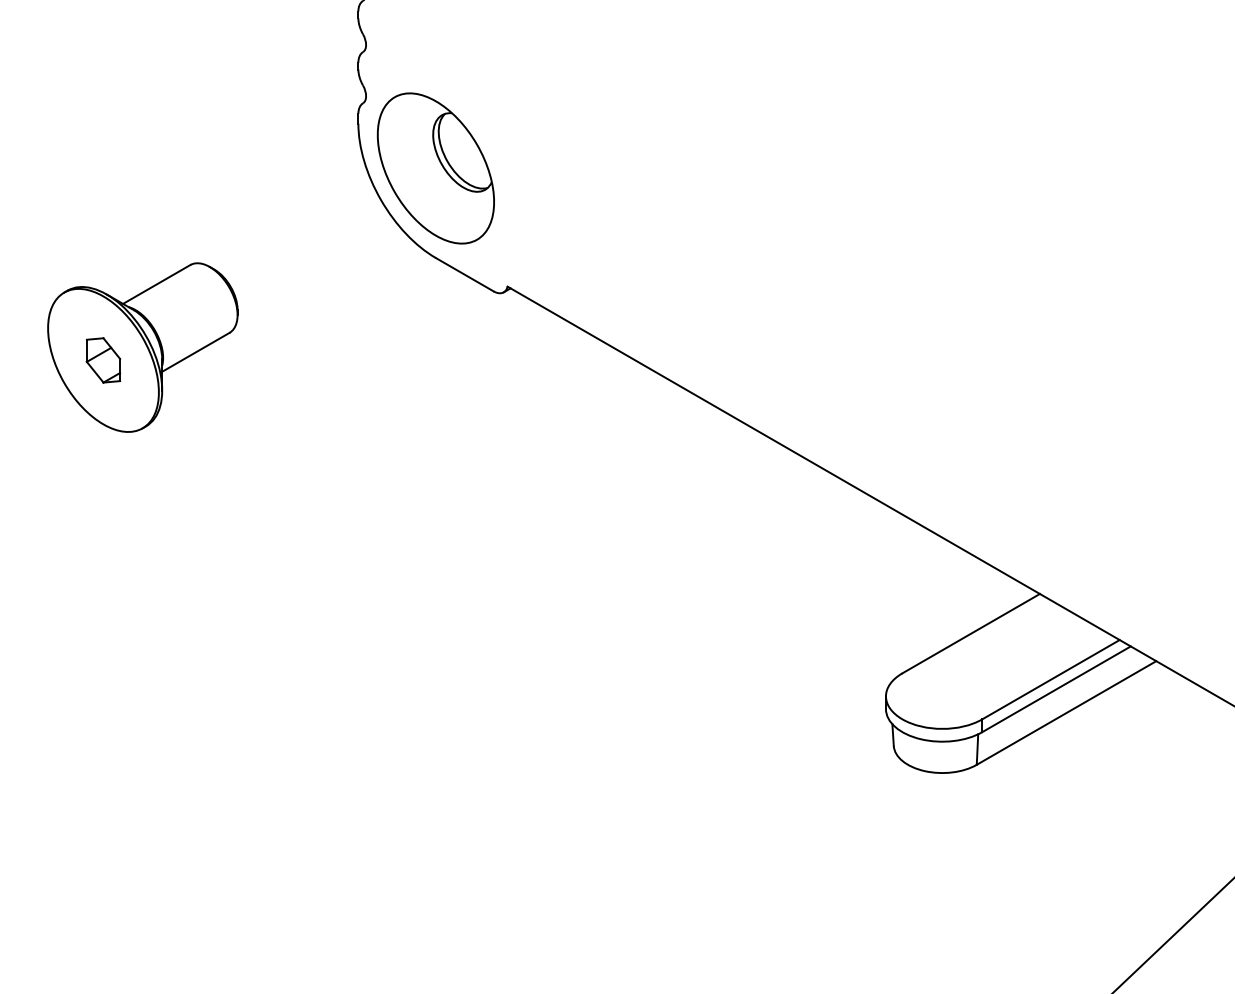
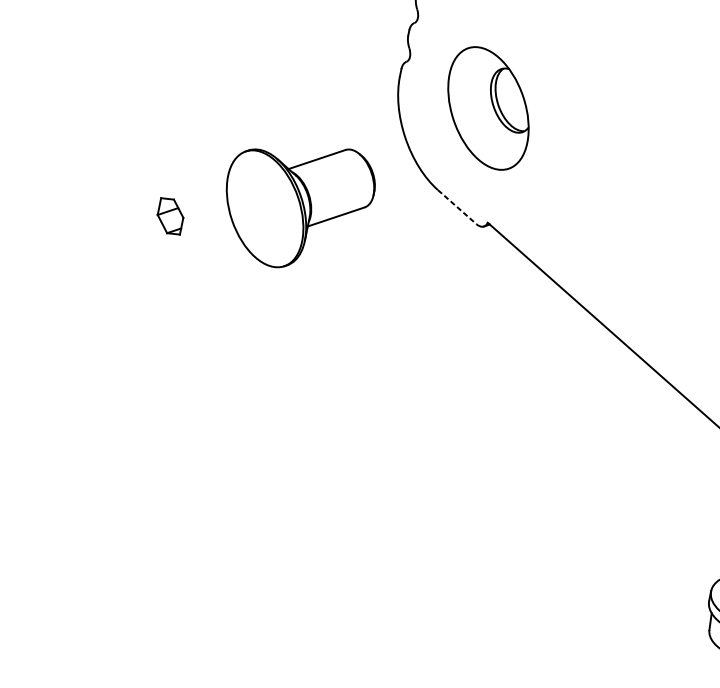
part: (435, 168) -> (488, 108), moved
line: (465, 274) -> (457, 207), solid -> dashed
part: (142, 347) -> (296, 205), moved

